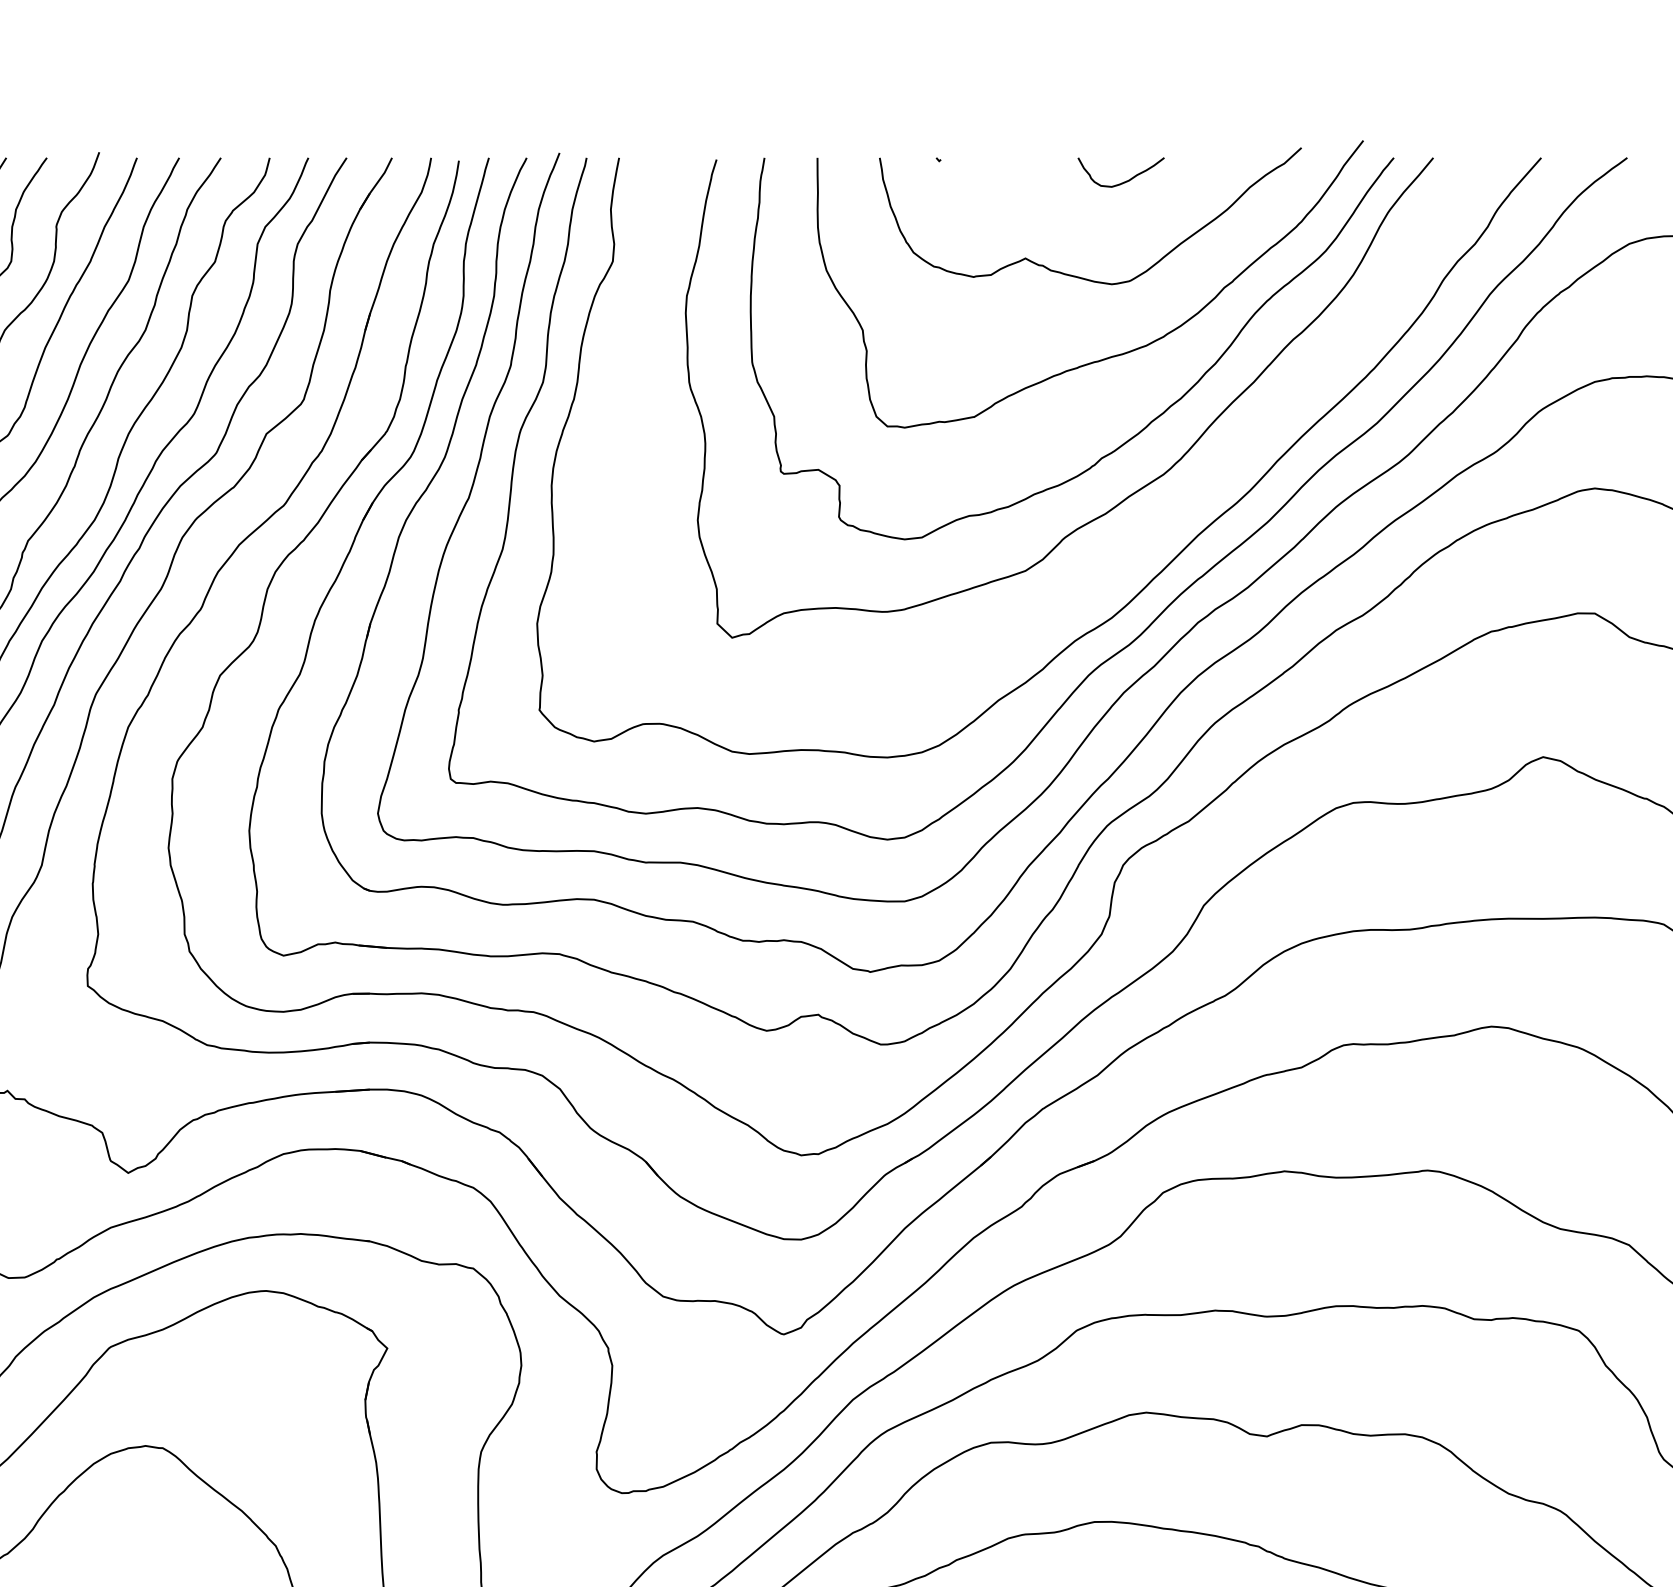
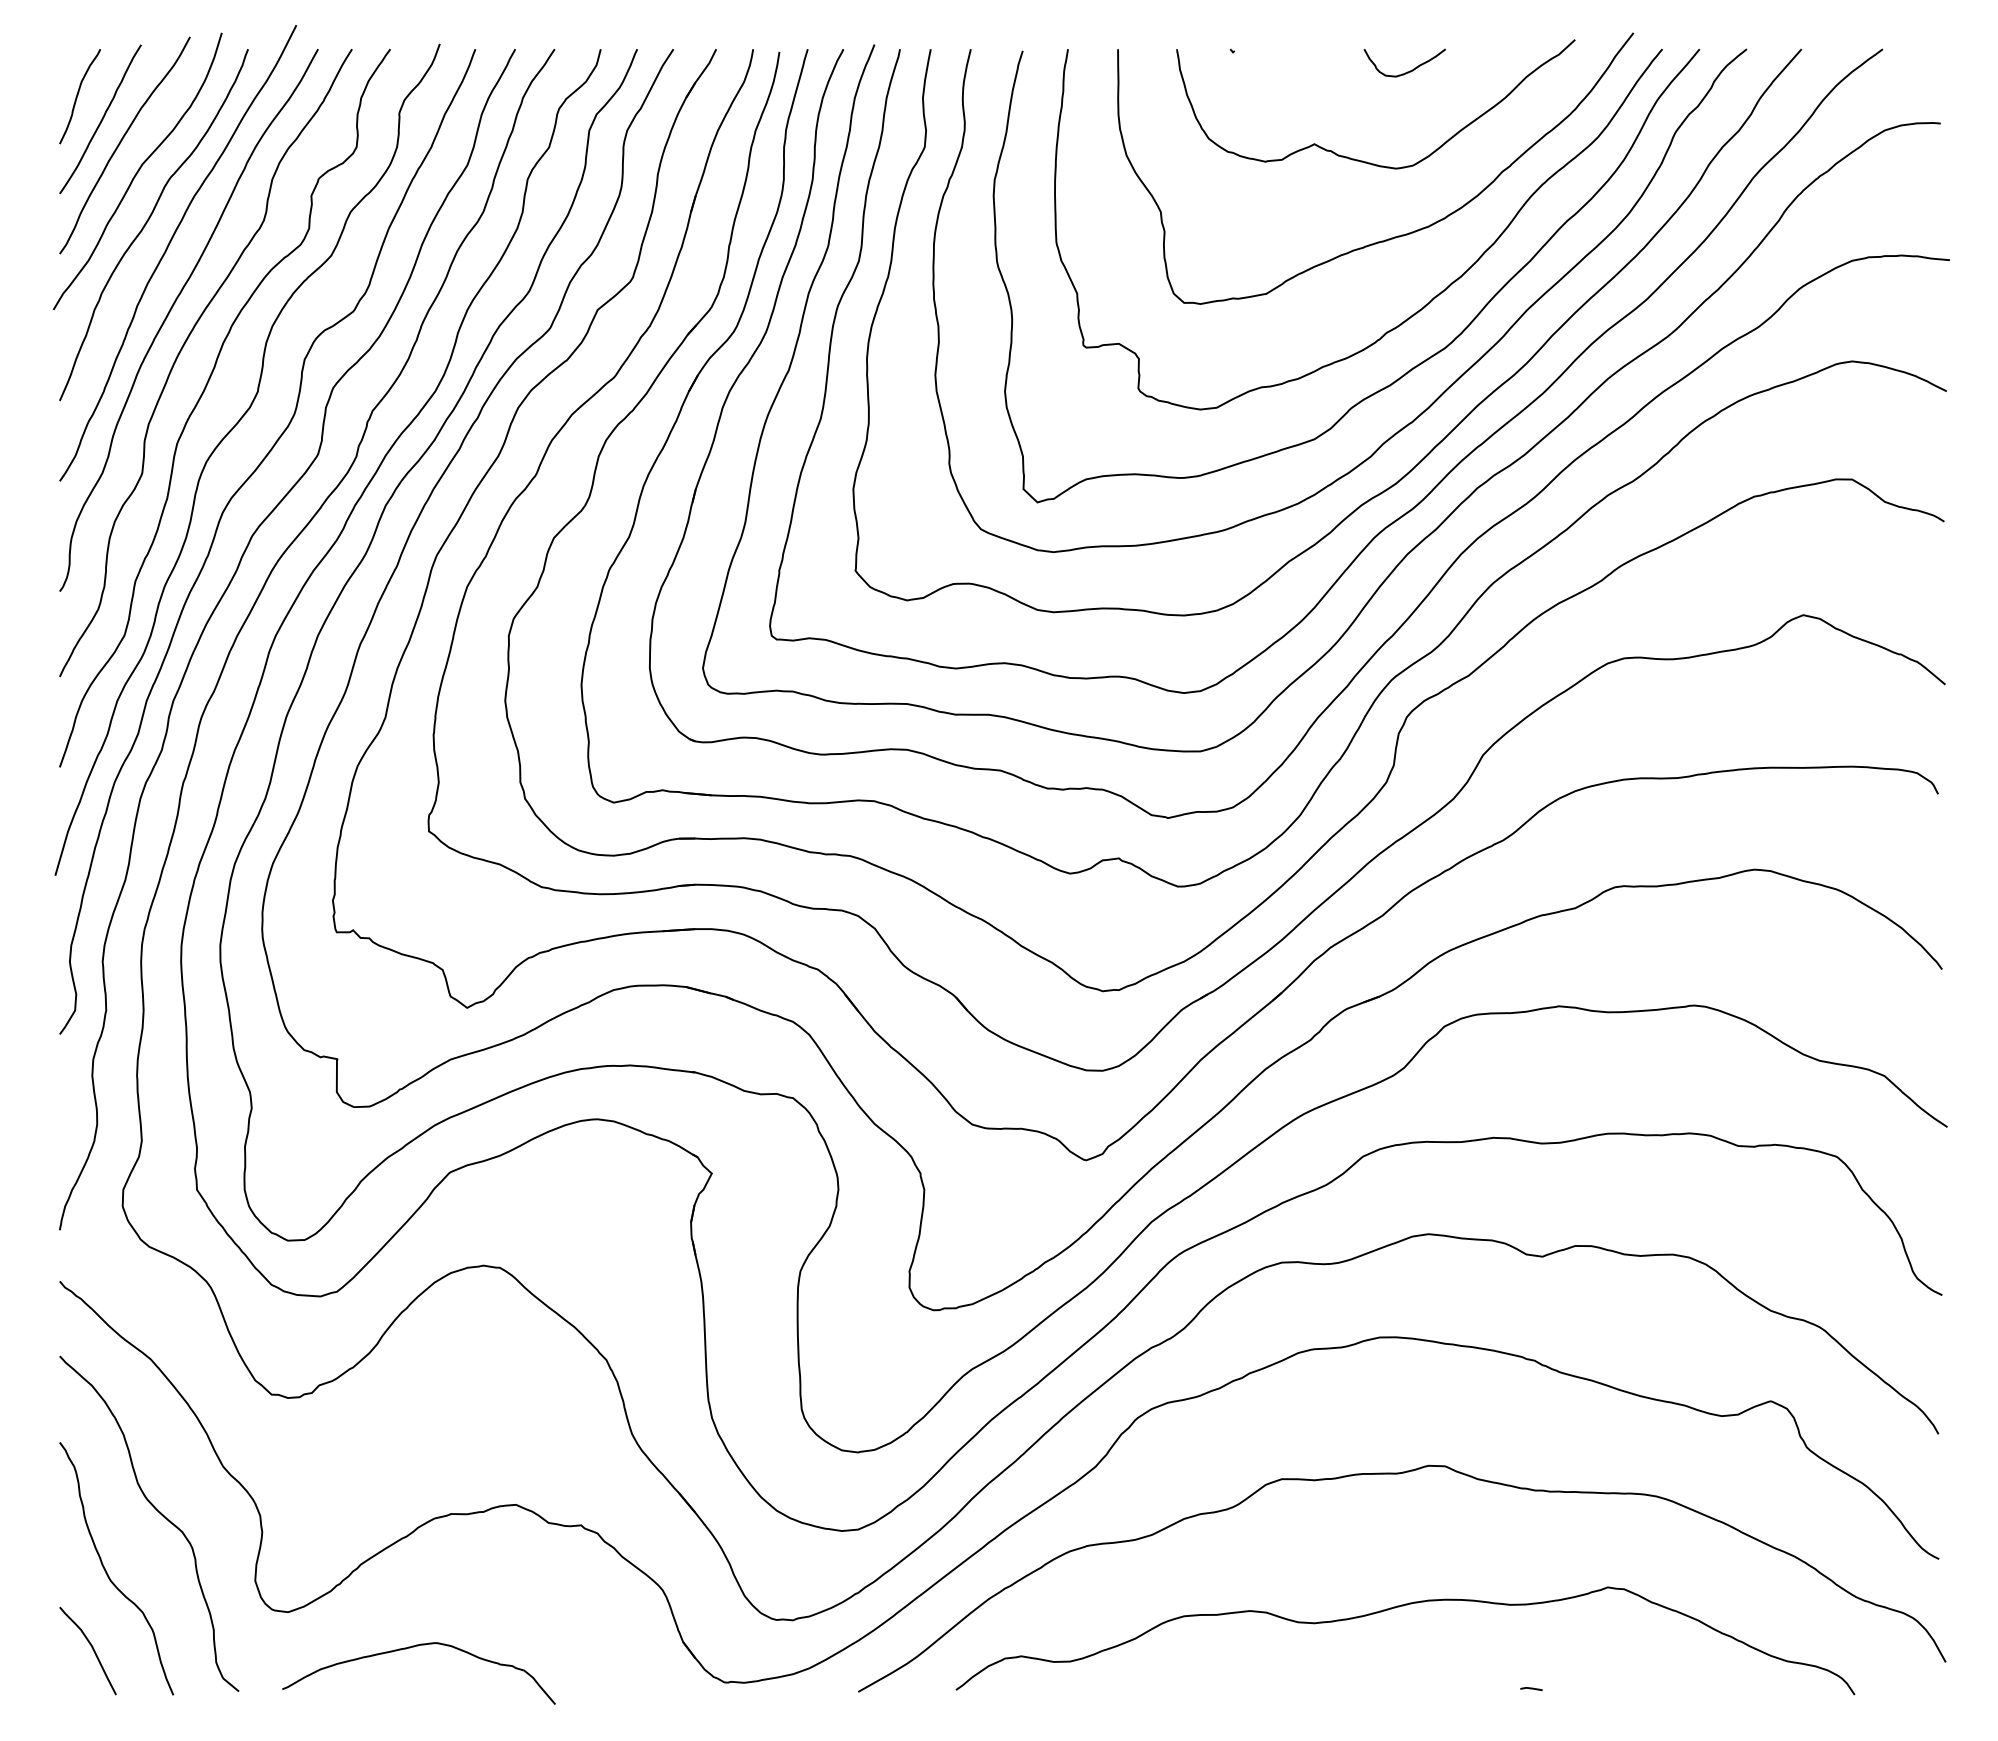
curve: (1155, 526) -> (1437, 397), added

